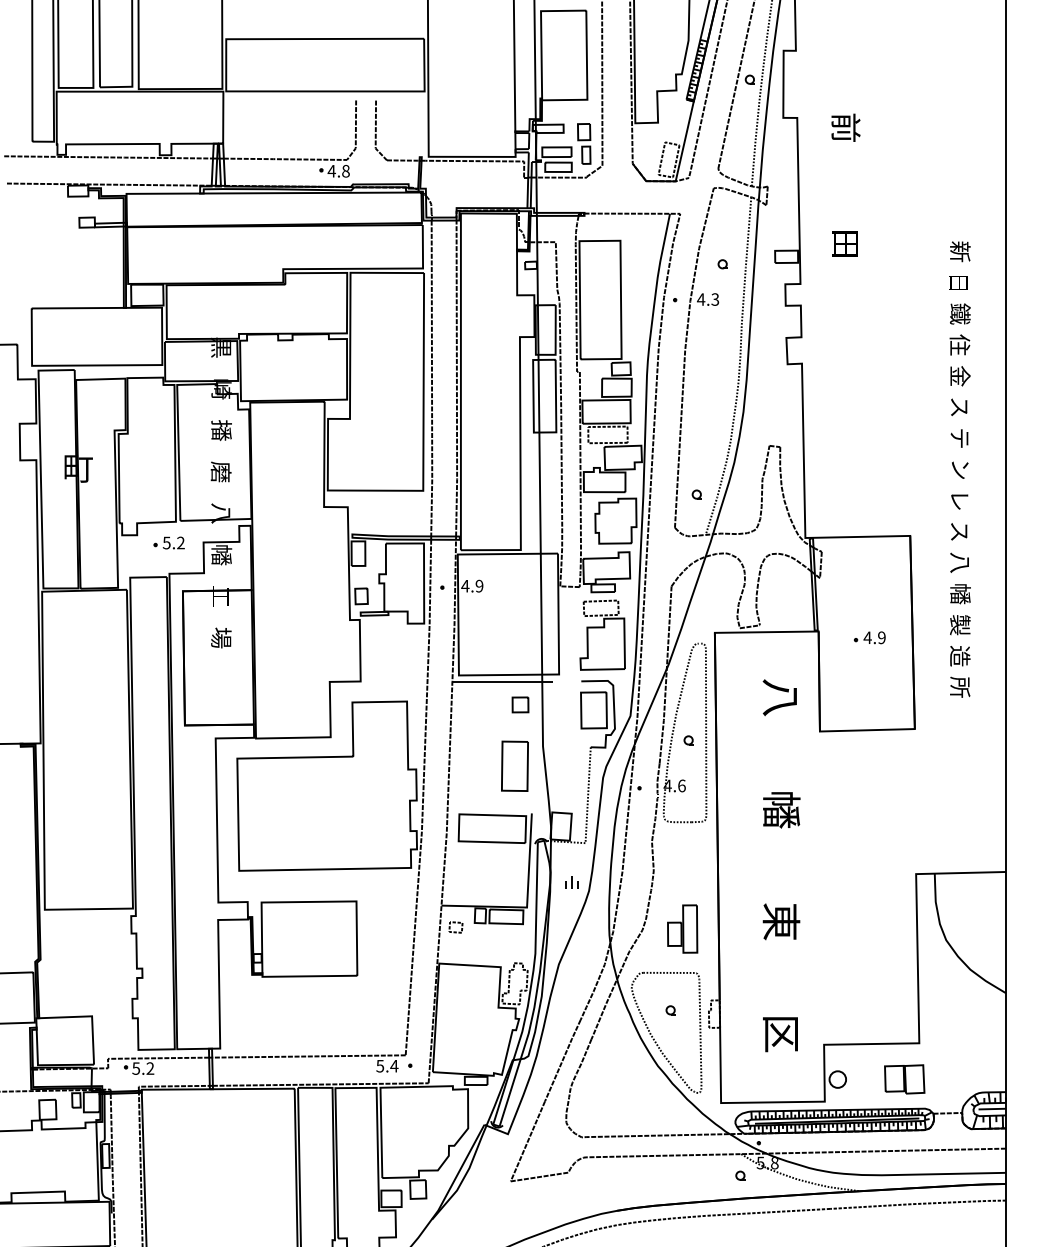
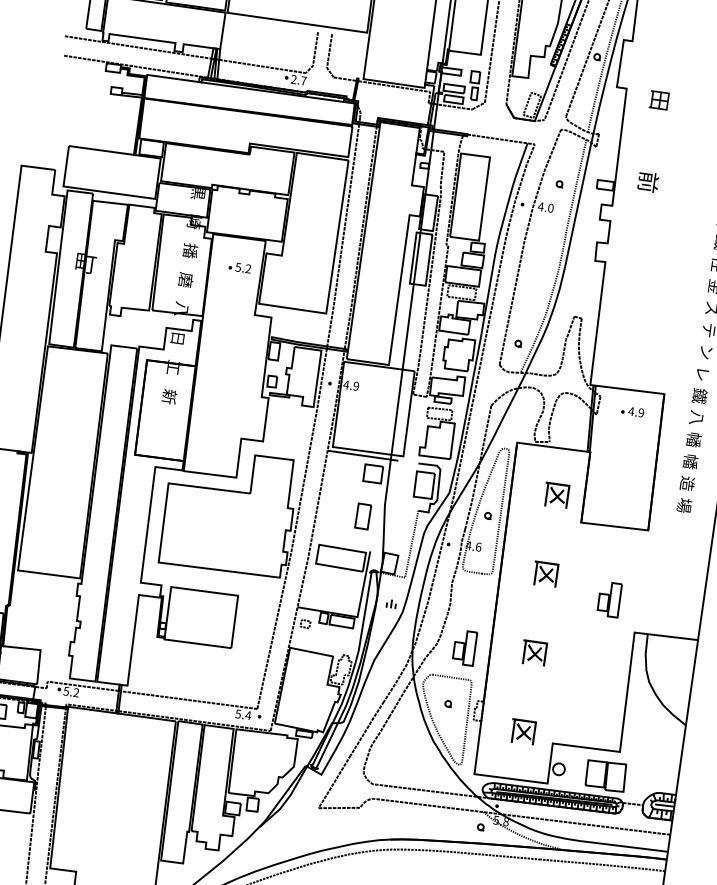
text: (845, 127) -> (659, 100), 前 -> 田
text: (338, 170) -> (298, 79), 4.8 -> 2.7
text: (845, 243) -> (648, 181), 田 -> 前
text: (715, 299) -> (551, 208), 4.3 -> 4.0
text: (959, 531) -> (699, 395), ス -> 鐵
part: (168, 542) -> (239, 267), moved
text: (221, 555) -> (177, 338), 幡 -> 日
text: (959, 625) -> (690, 462), 製 -> 幡
text: (221, 637) -> (169, 396), 場 -> 新
part: (869, 637) -> (632, 411), moved
text: (960, 686) -> (684, 505), 所 -> 場
text: (779, 697) -> (556, 494), 八 -> 区
part: (520, 704) -> (373, 473), size x1.6
part: (514, 765) -> (362, 515), size x0.7
text: (781, 810) -> (546, 574), 幡 -> 区
part: (874, 832) -> (609, 599), added
text: (781, 921) -> (535, 652), 東 -> 区
part: (904, 1079) -> (605, 775), size x1.4

